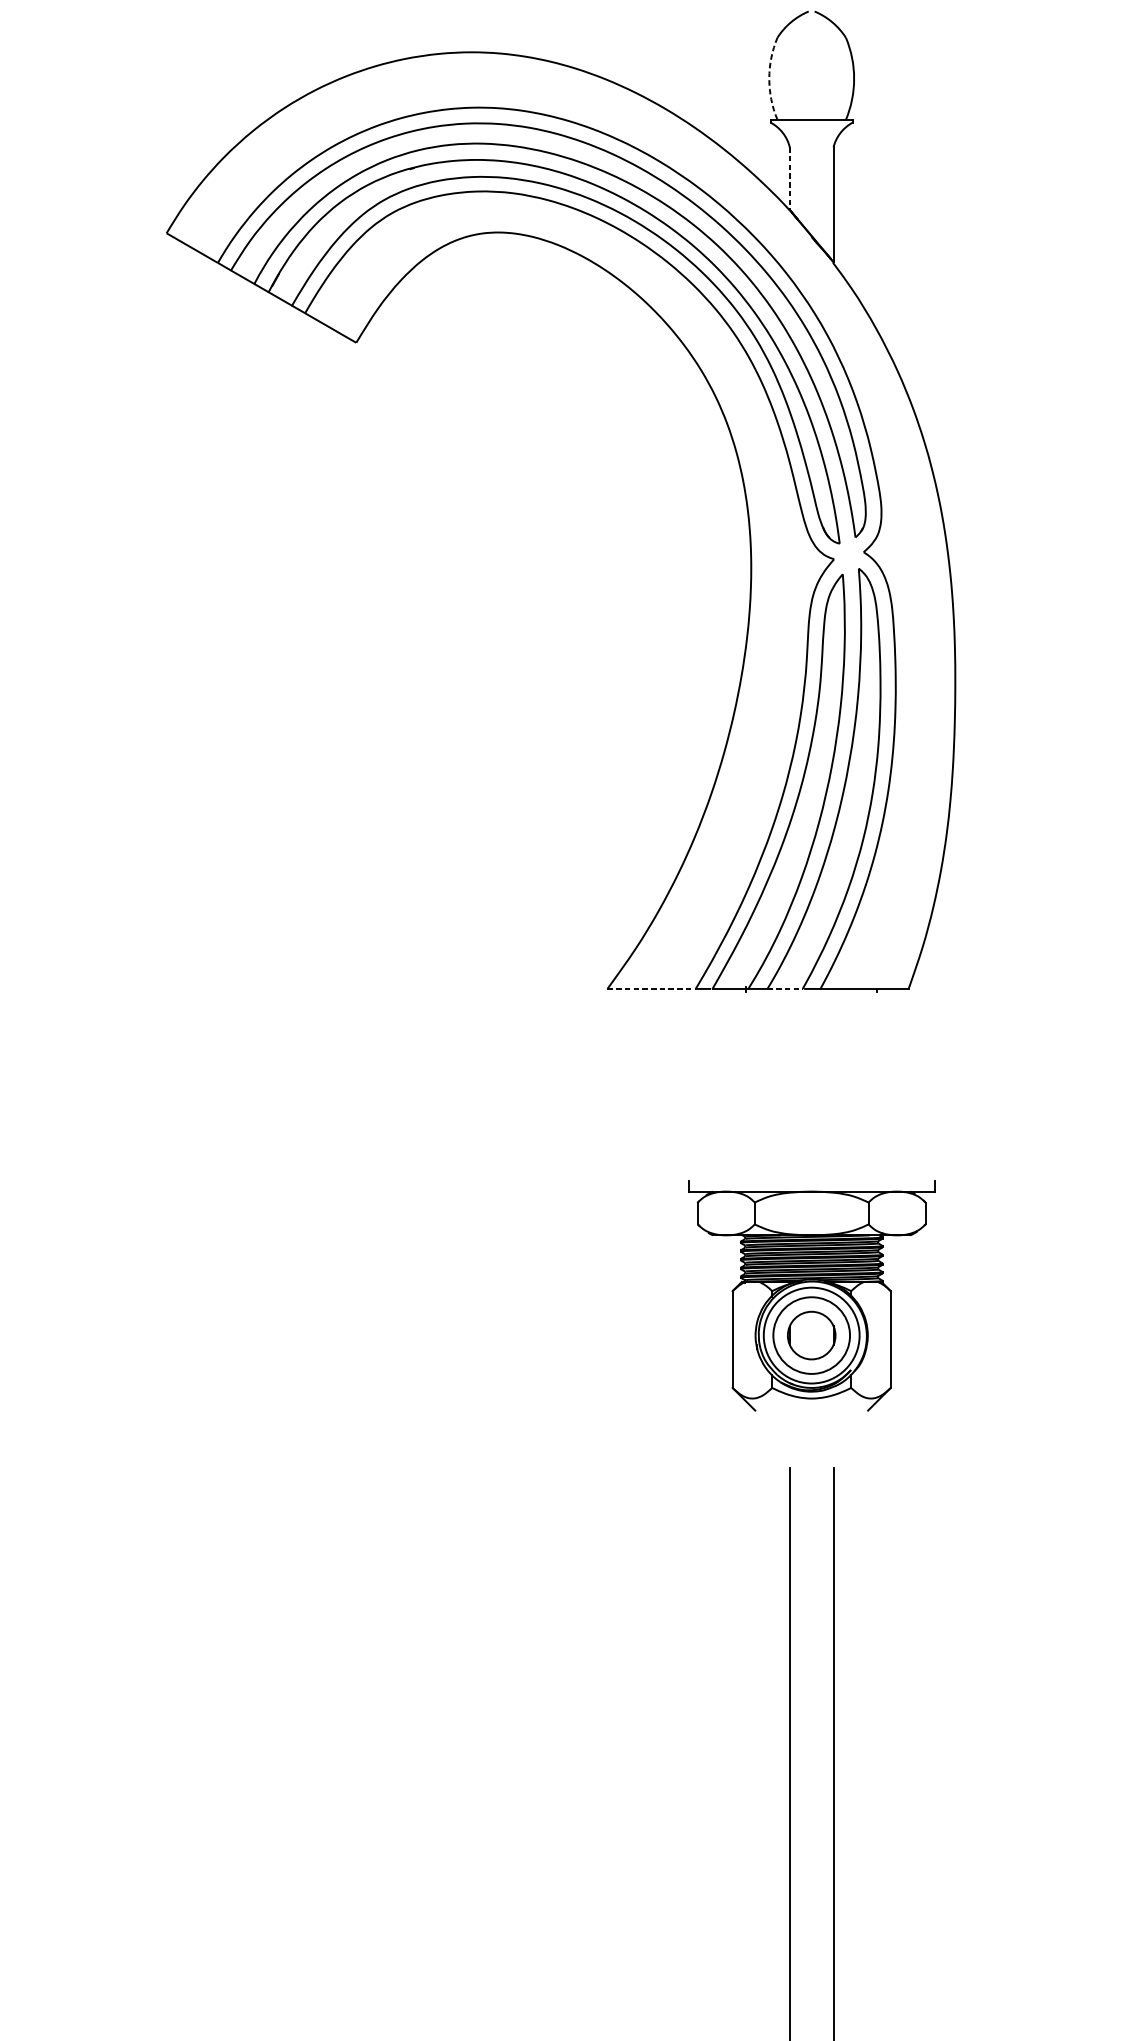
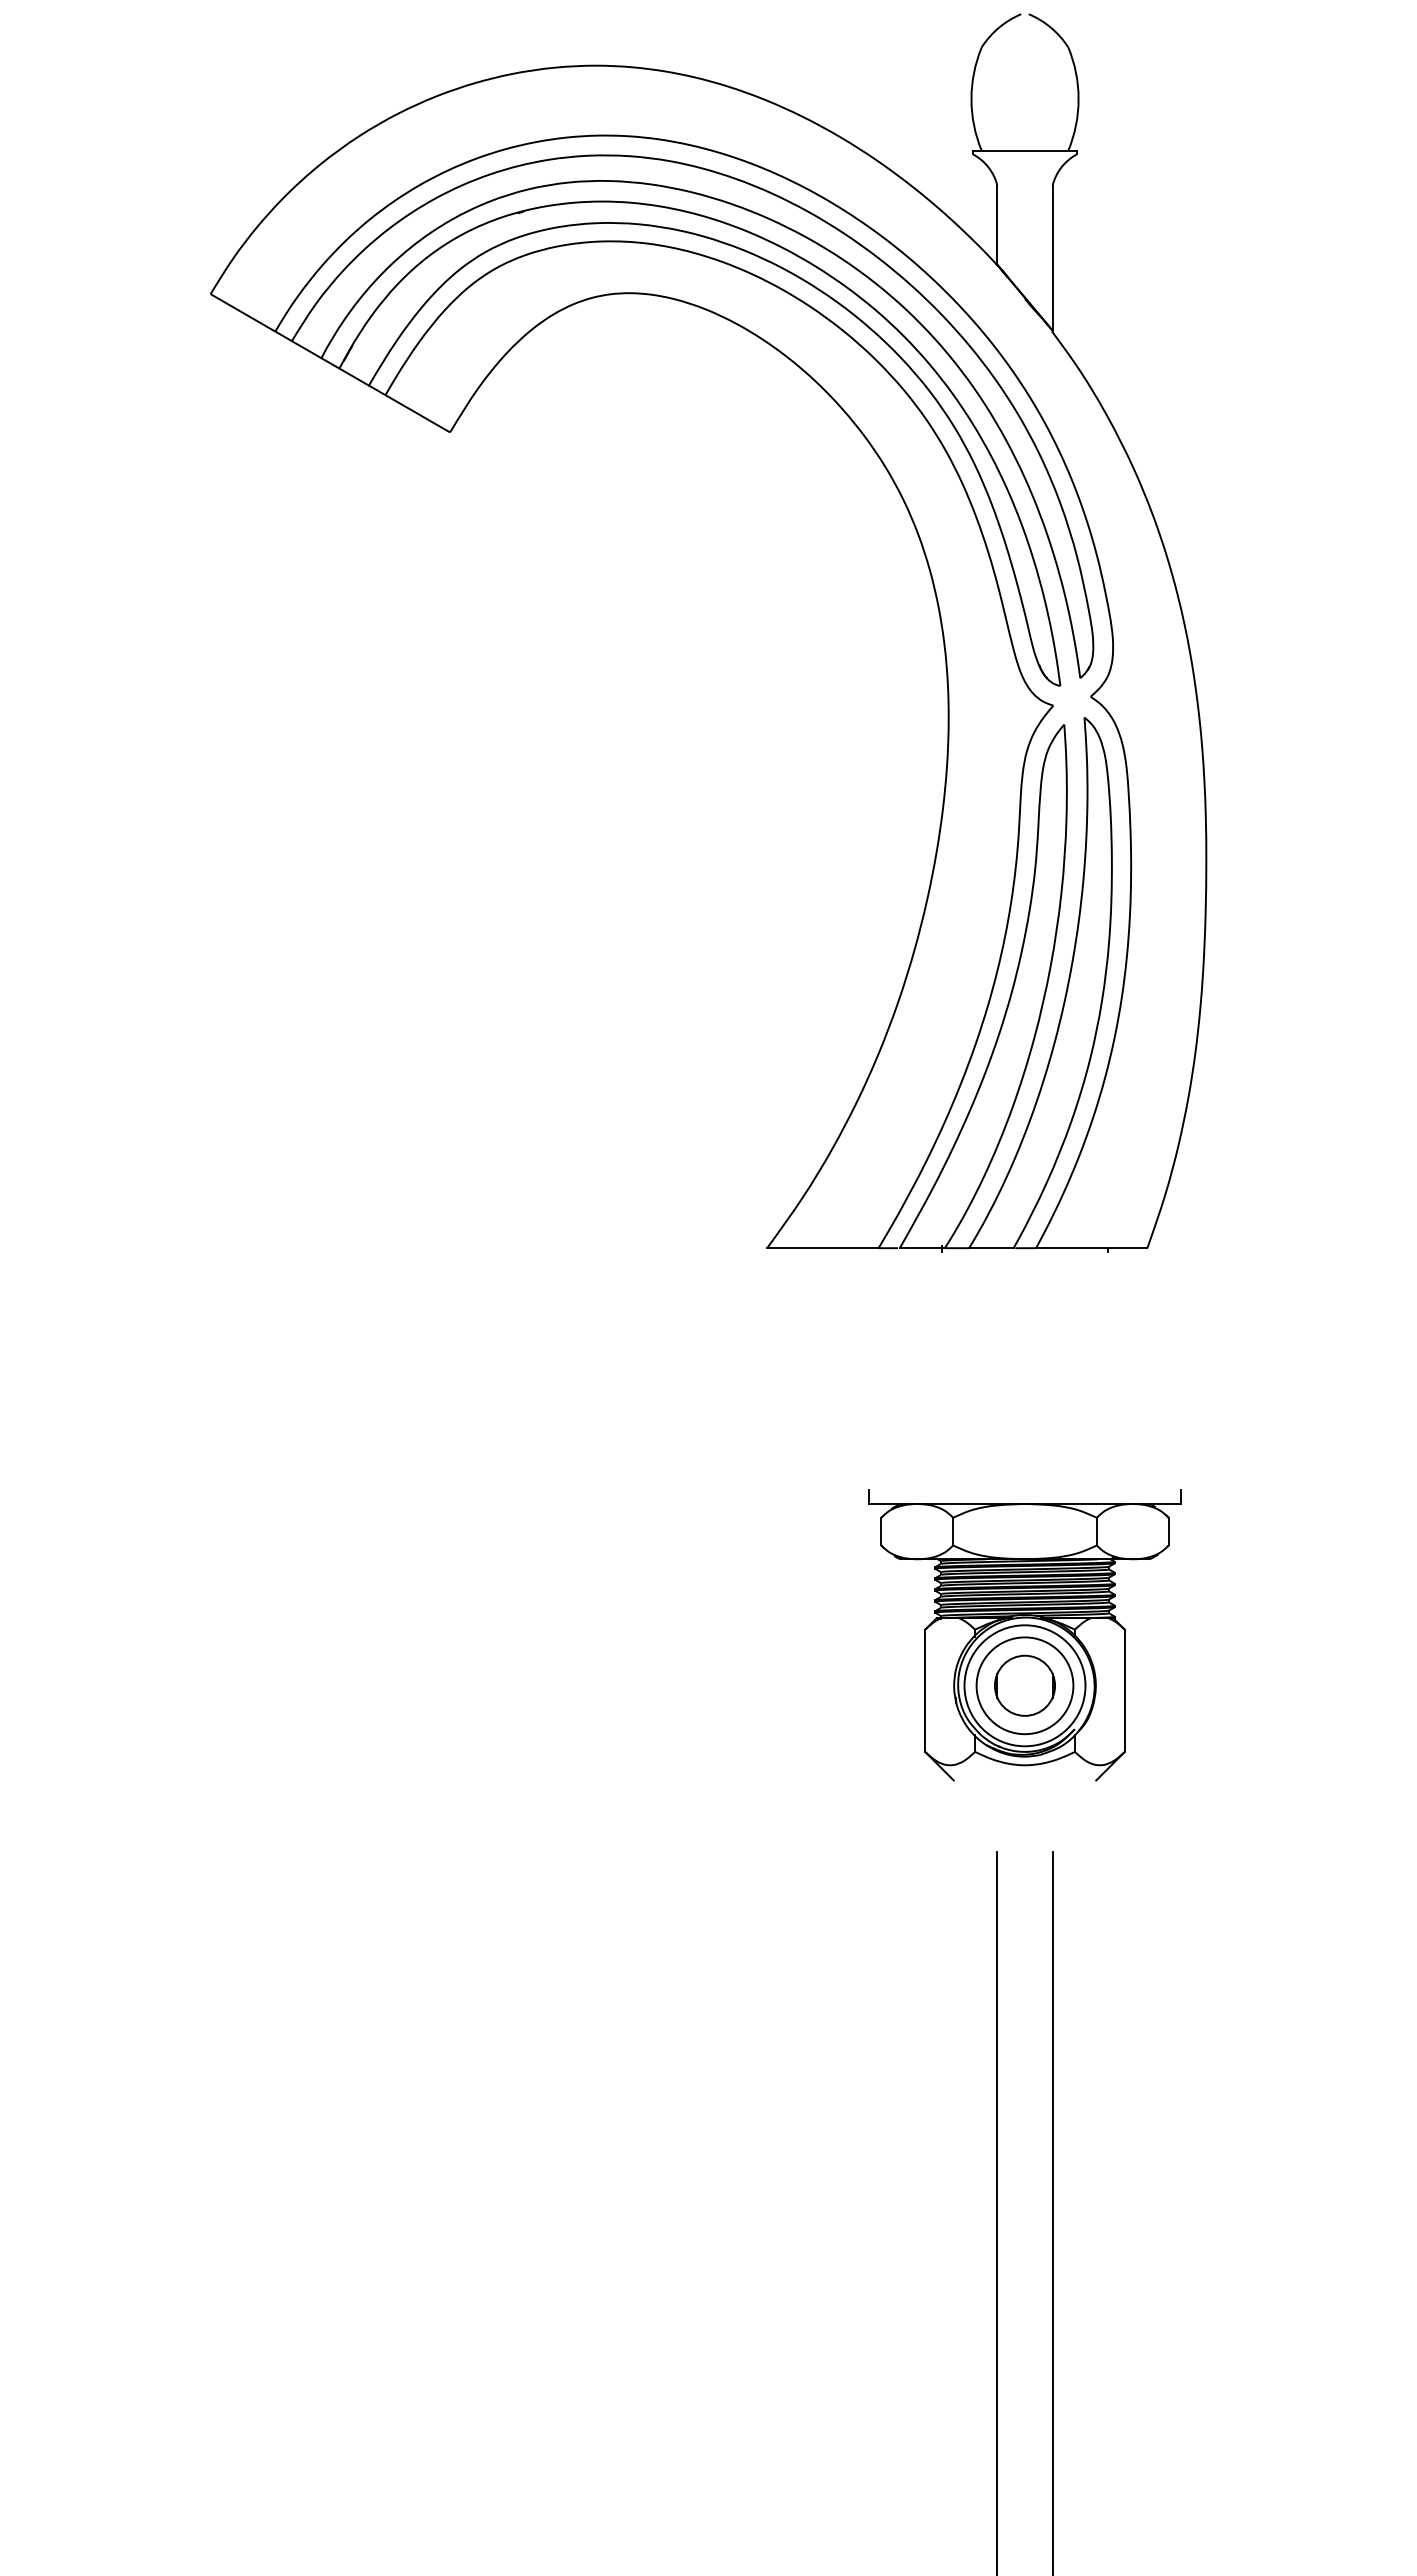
arc: (769, 79) -> (971, 99), dashed -> solid
line: (789, 178) -> (997, 225), dashed -> solid
line: (651, 989) -> (822, 1248), dashed -> solid
line: (785, 989) -> (991, 1248), dashed -> solid

